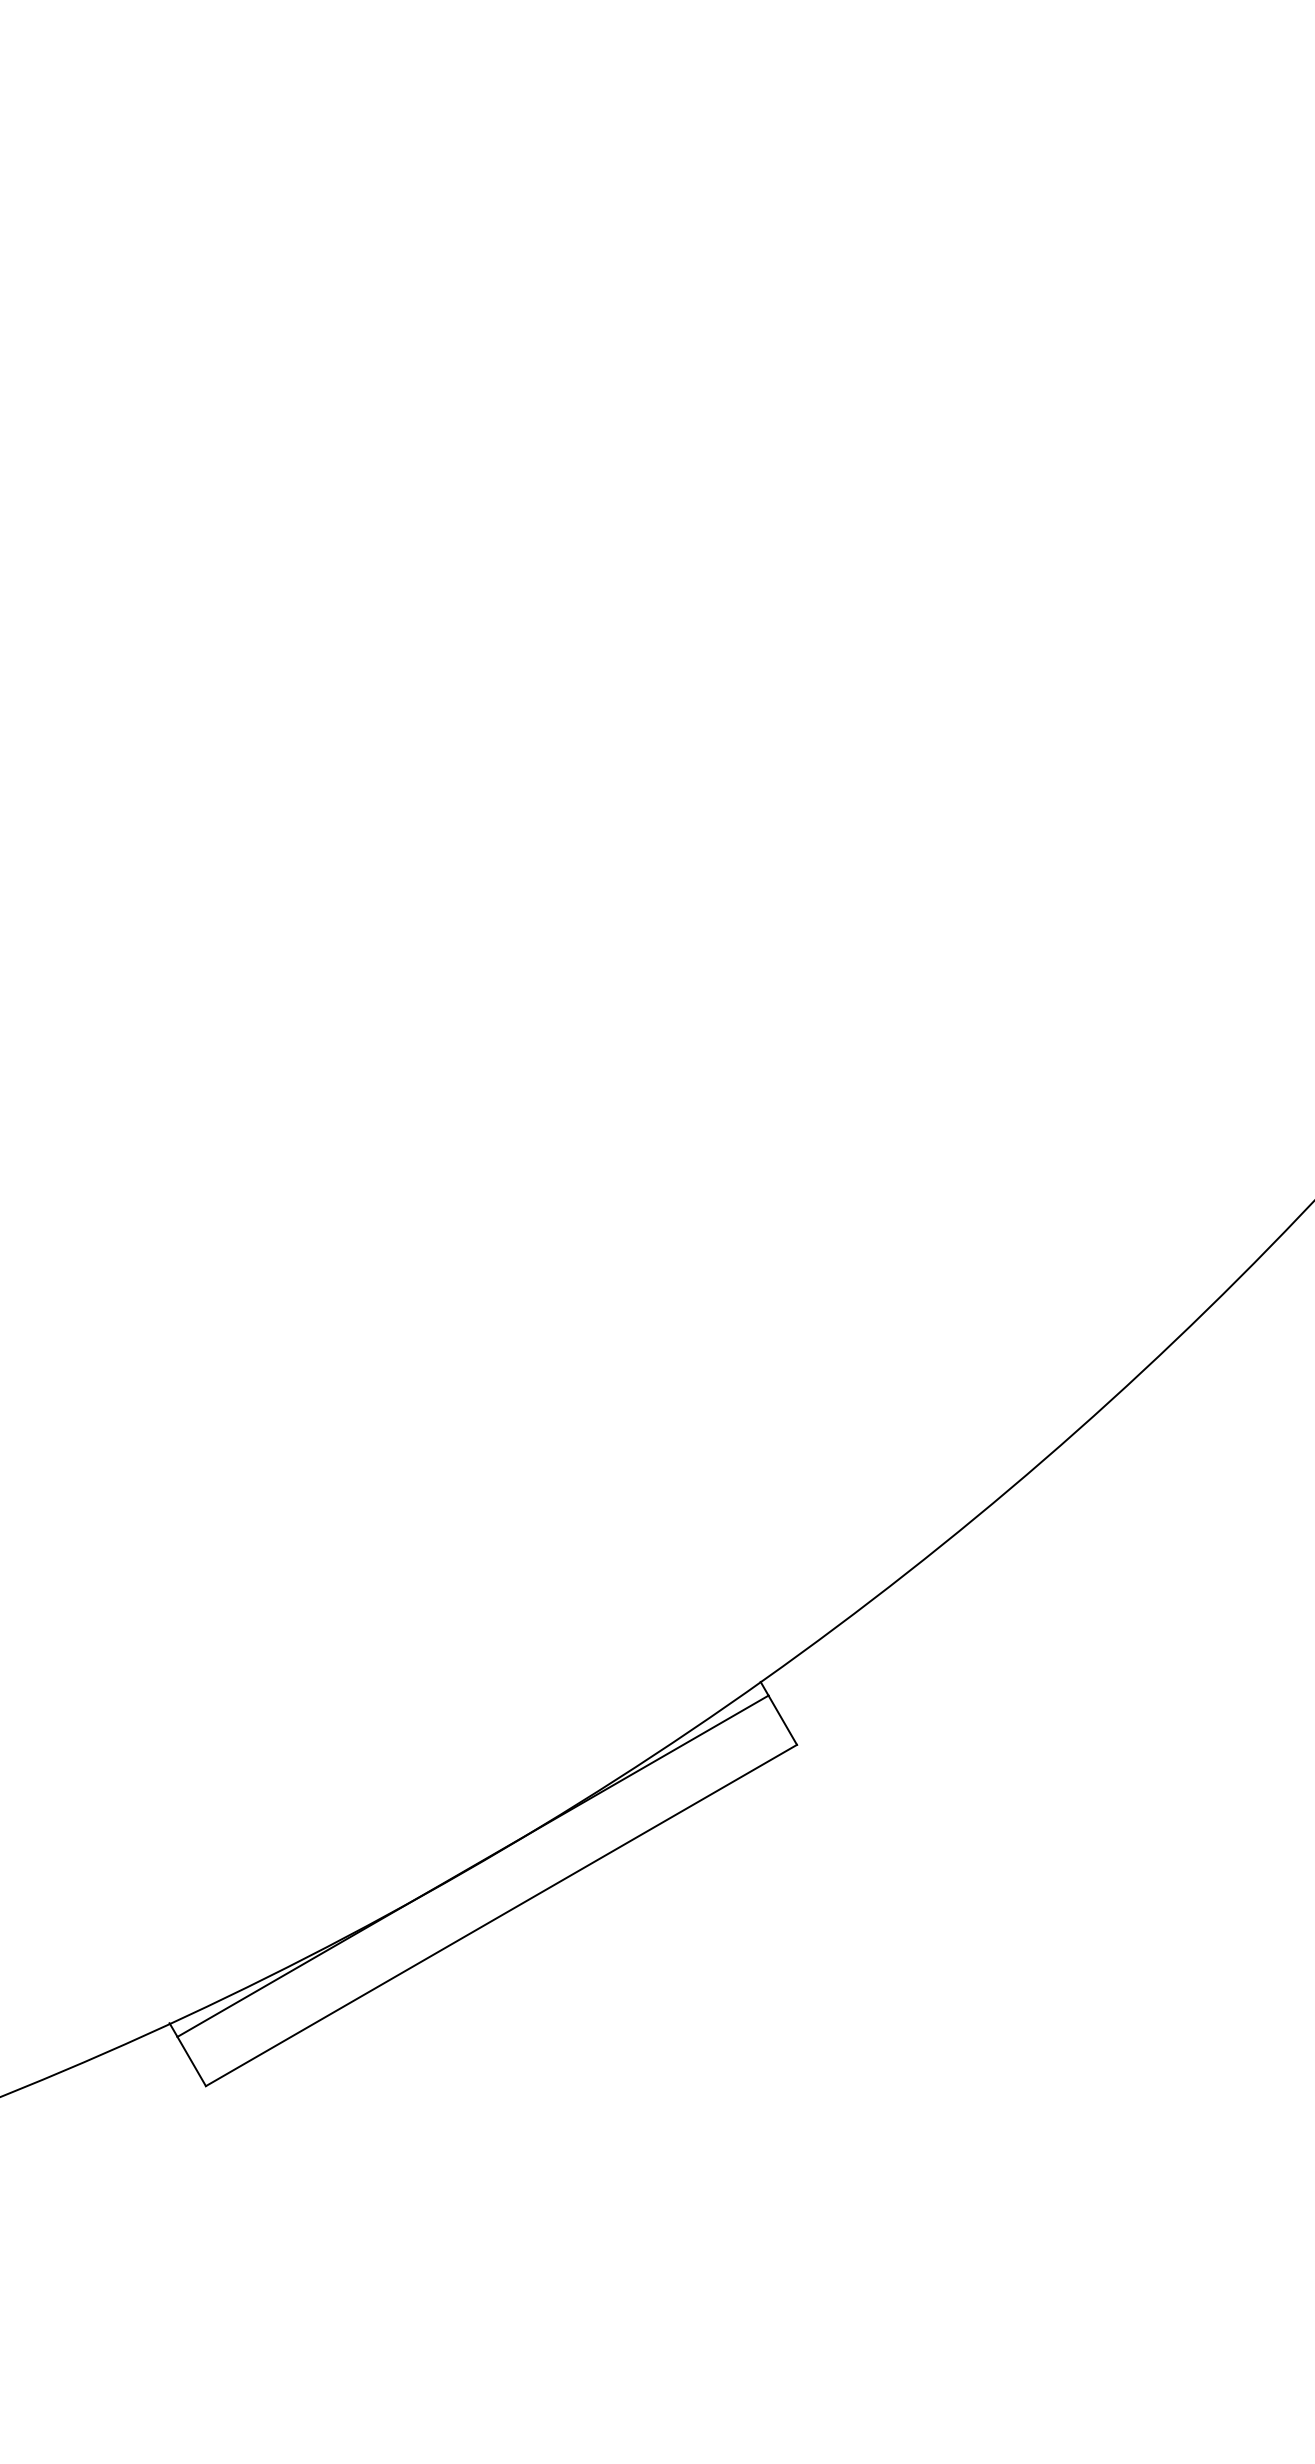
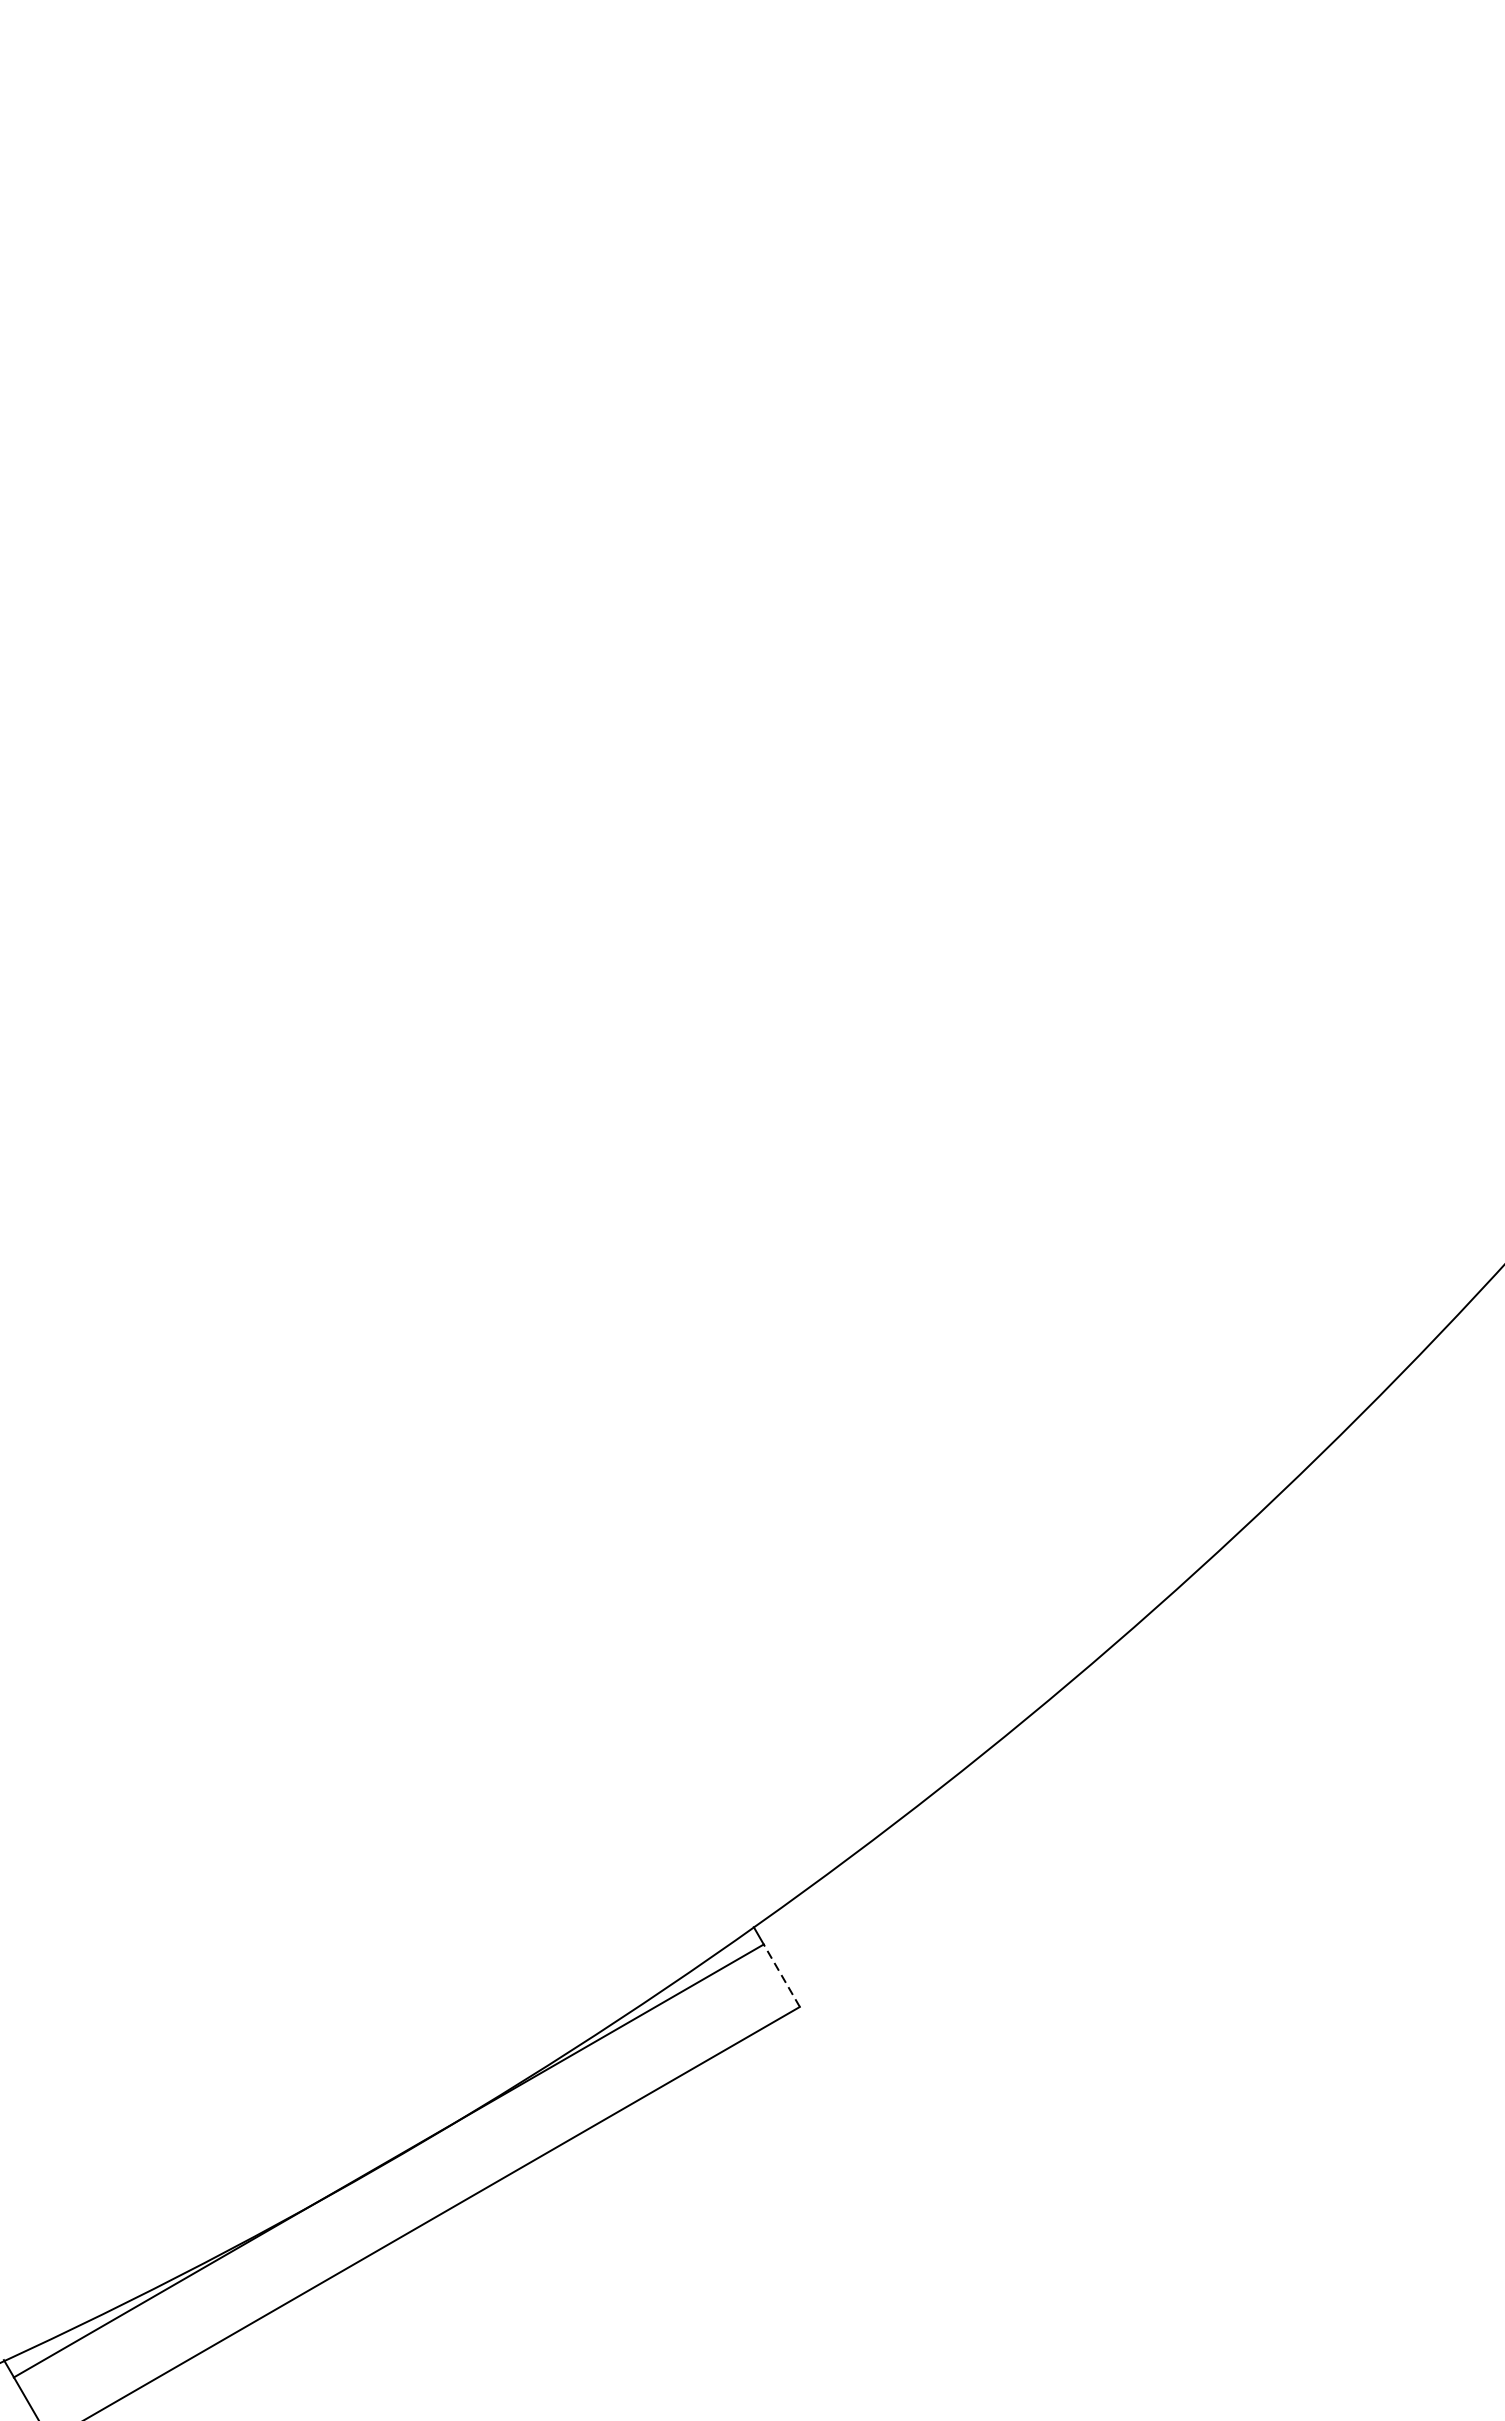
line: (782, 1719) -> (781, 1974), solid -> dashed

